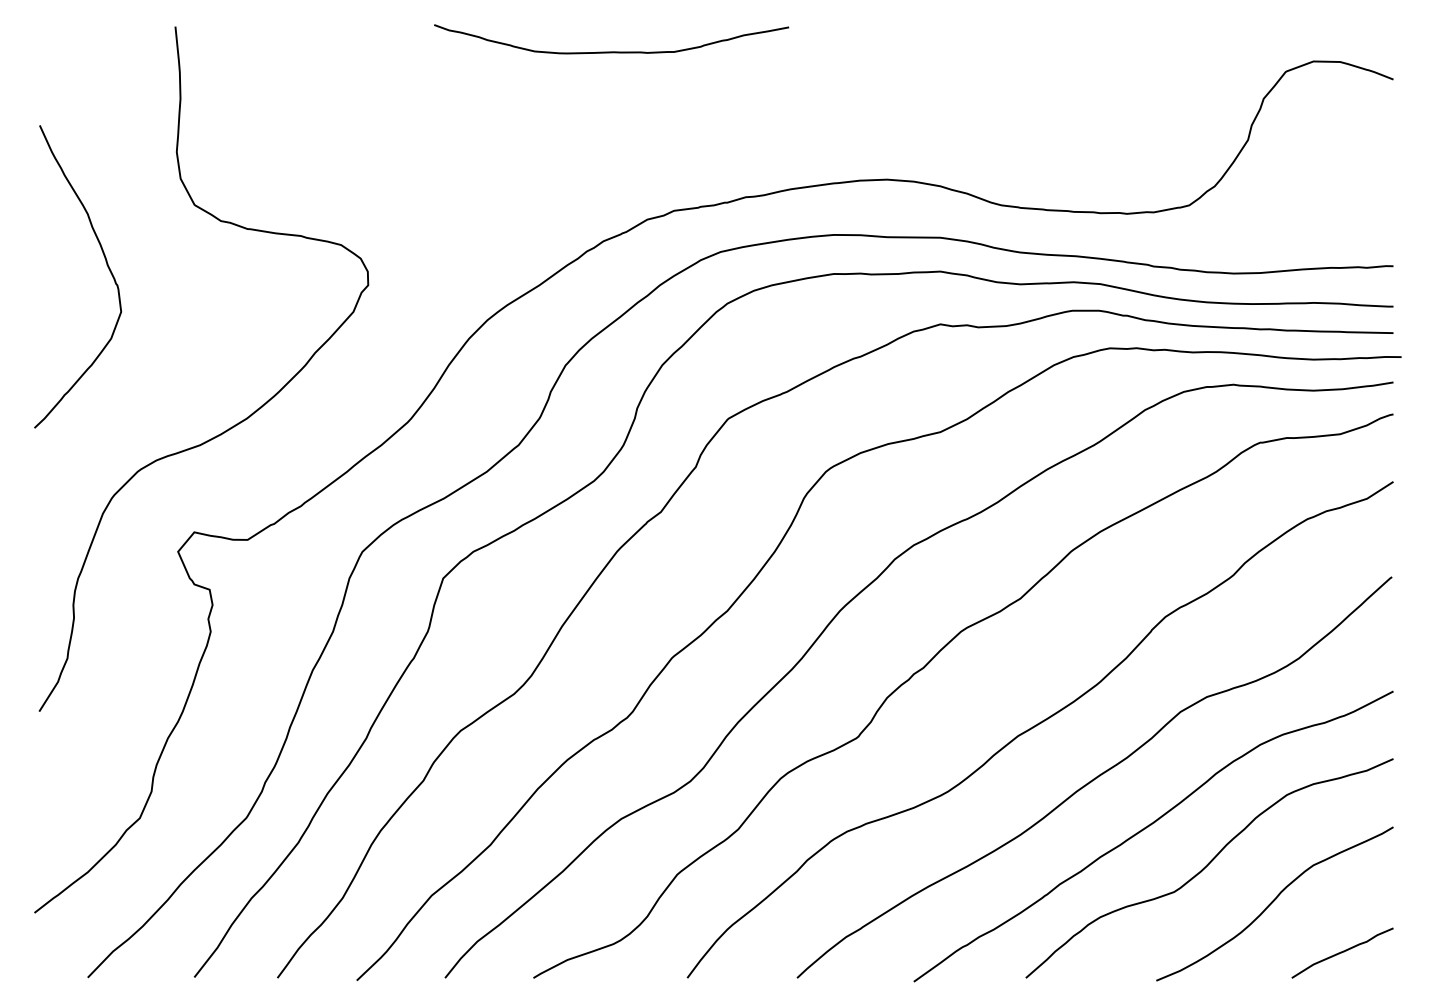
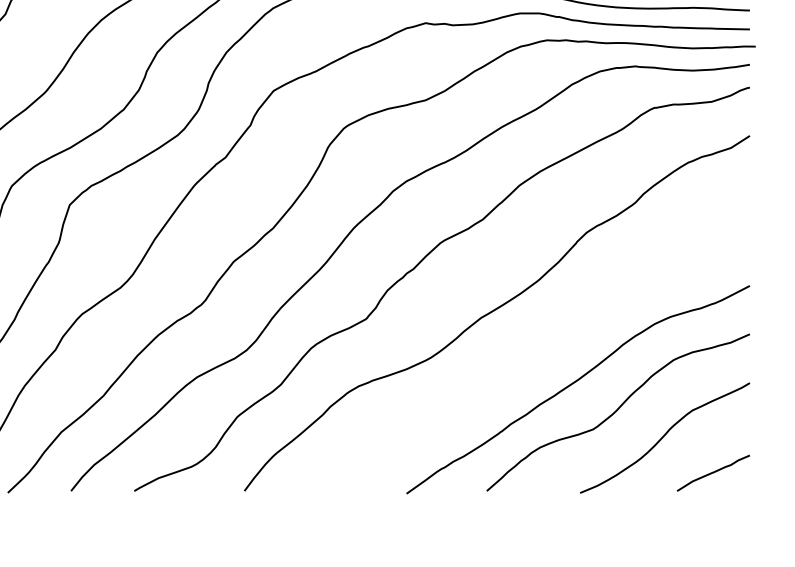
curve: (1095, 777) -> (536, 347), removed

